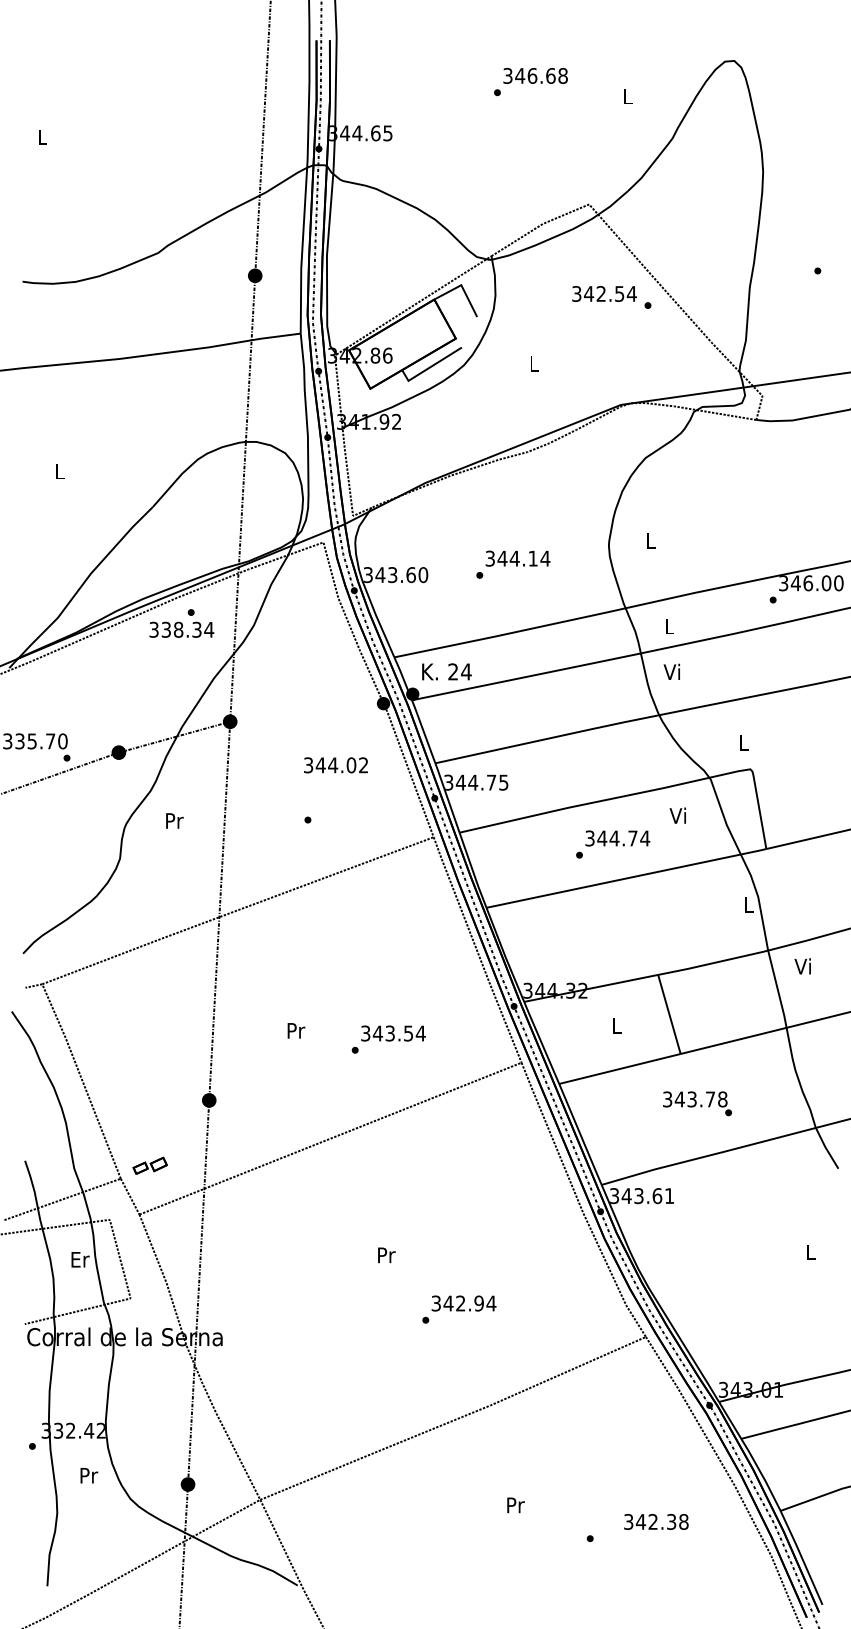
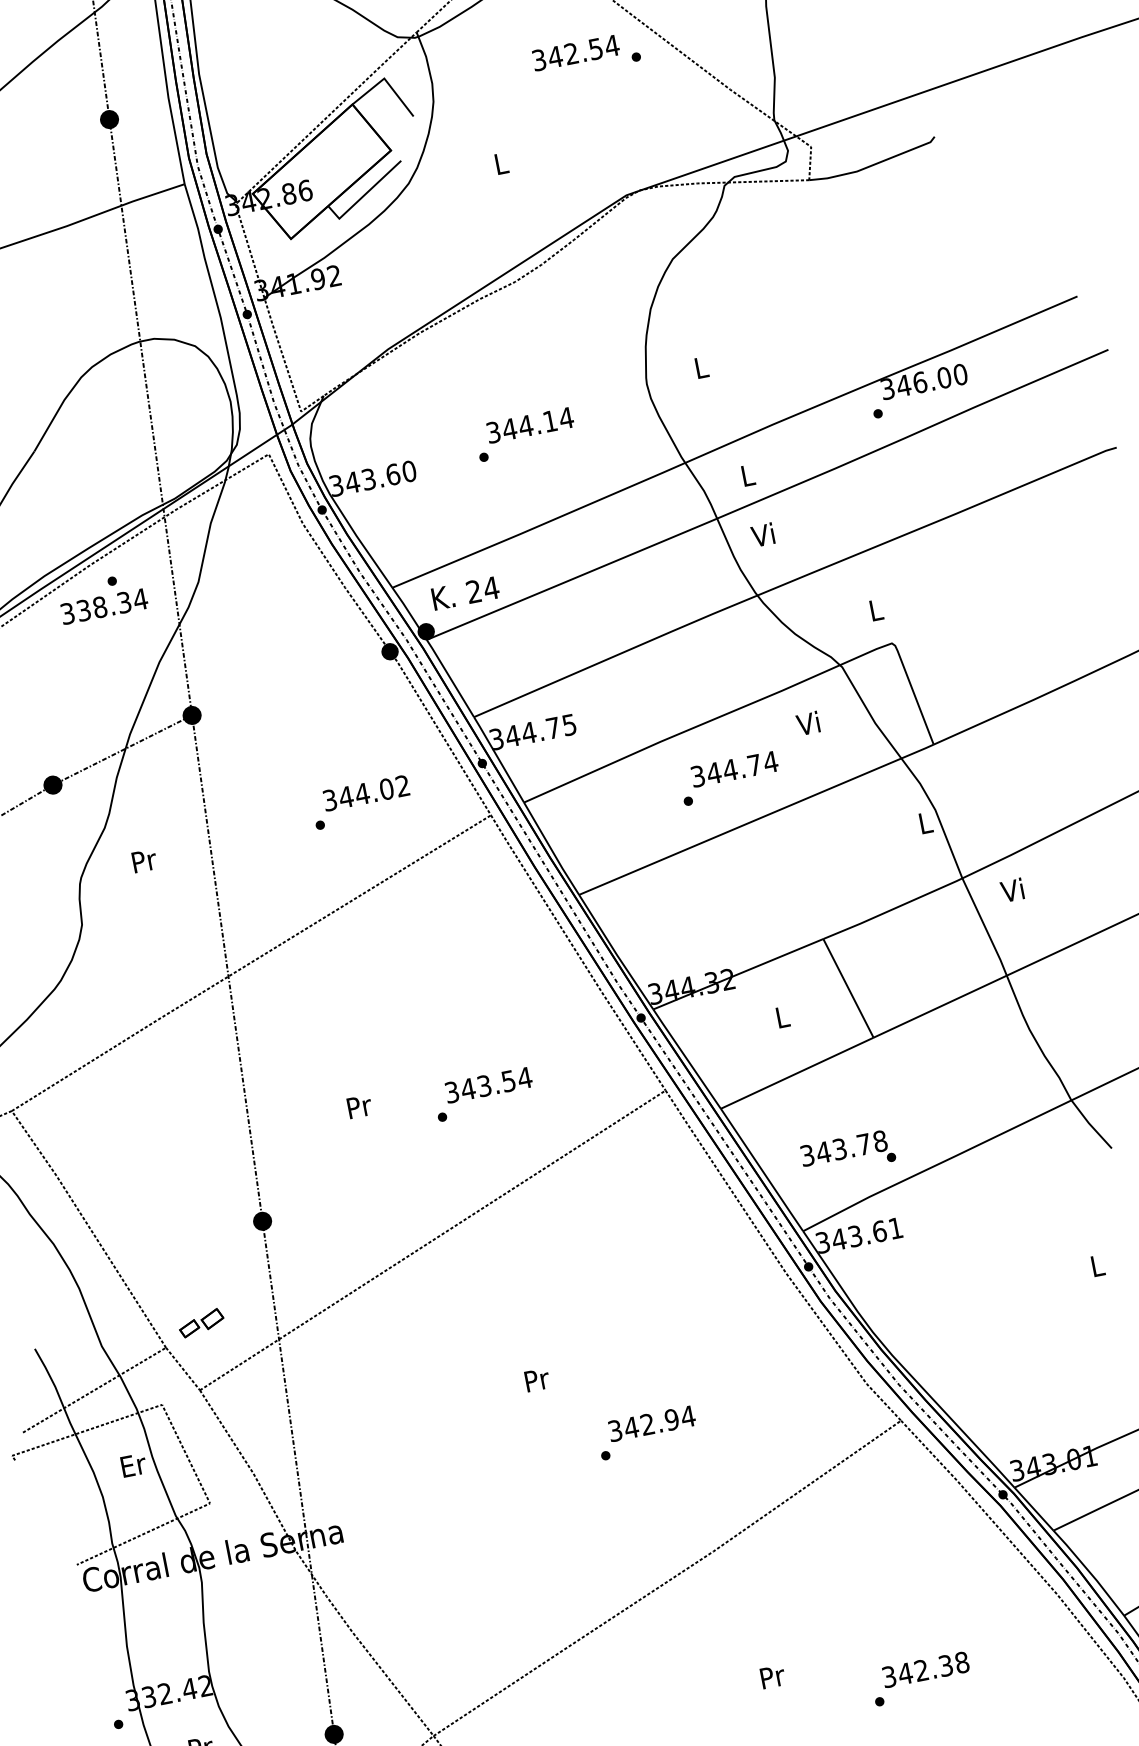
text: (335, 765) -> (365, 793), moved
text: (697, 1103) -> (847, 1153), moved
text: (656, 1521) -> (925, 1669), moved

